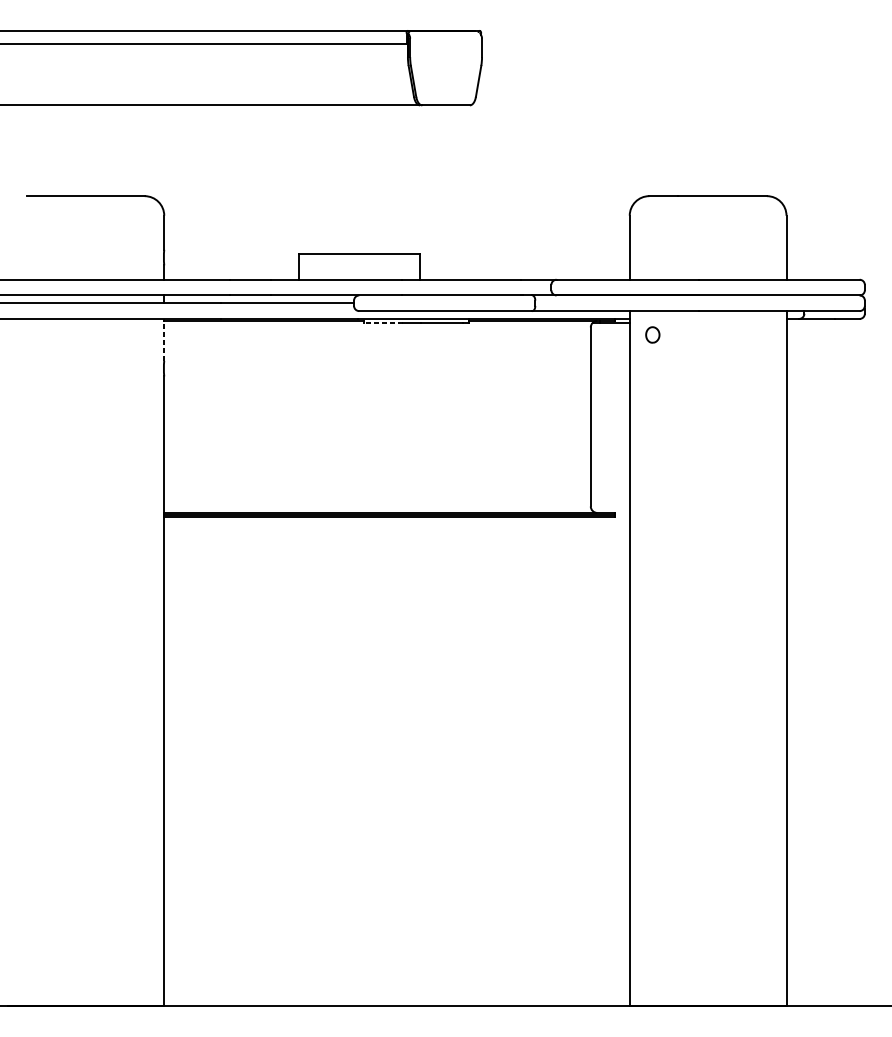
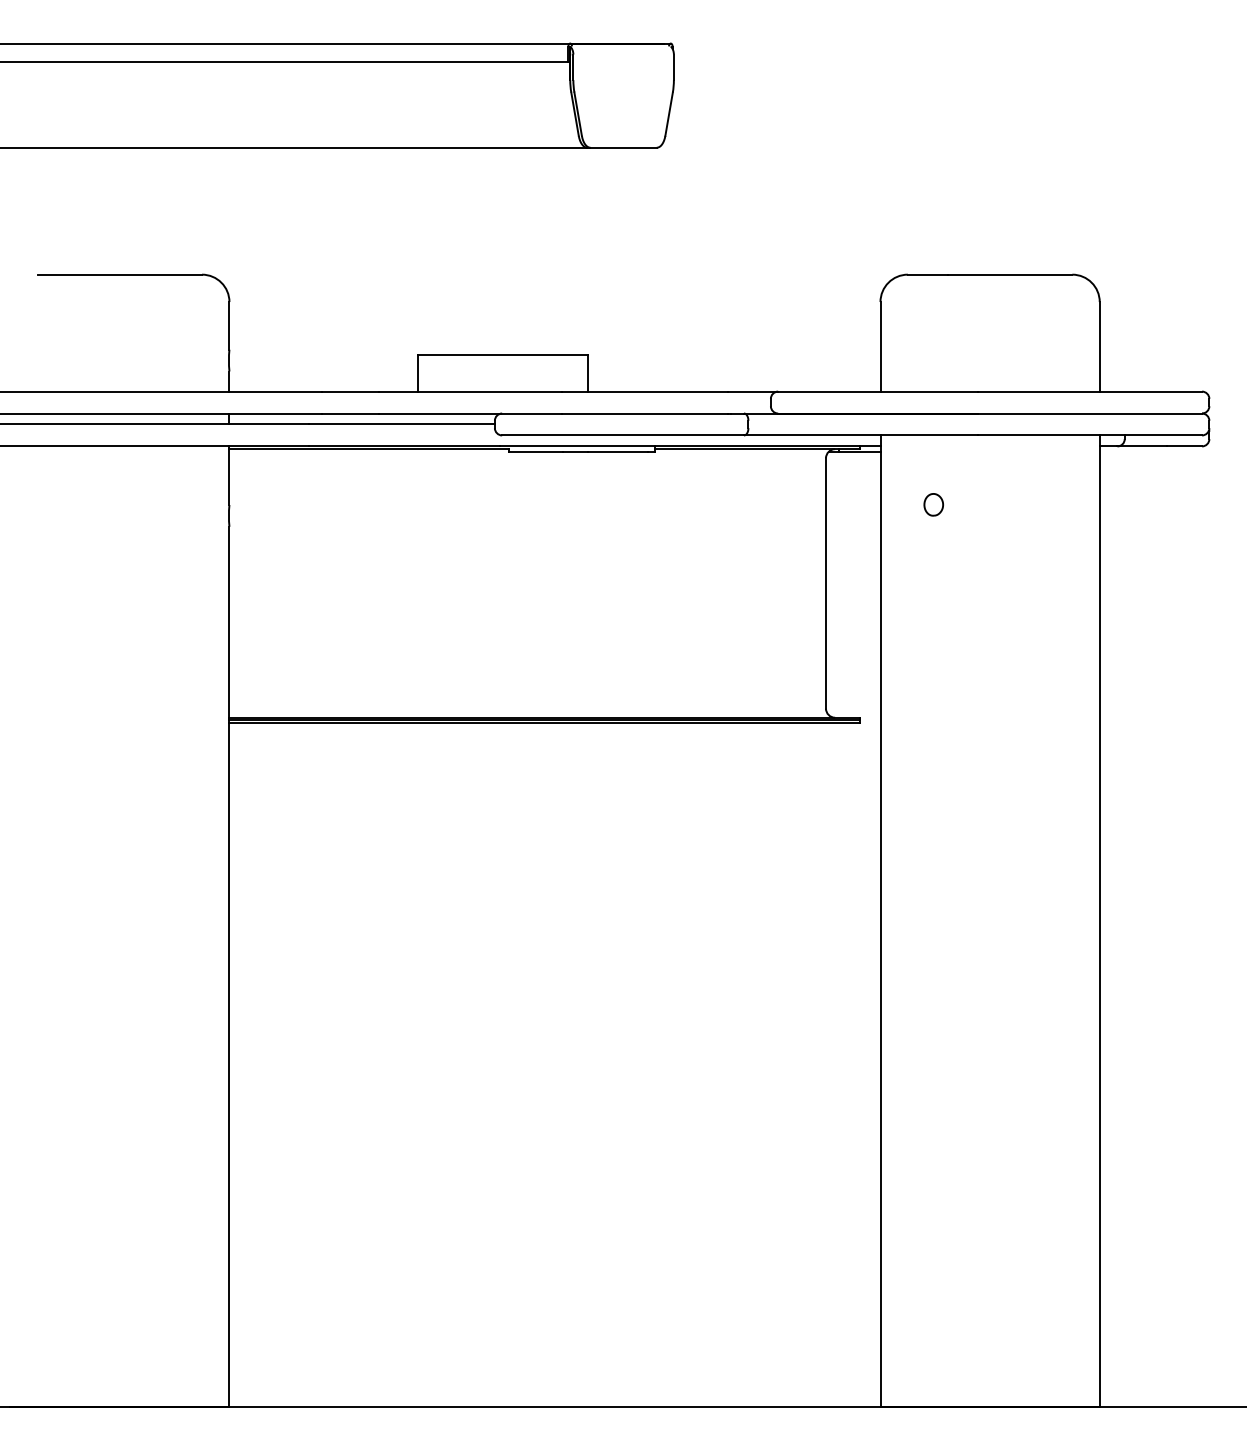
line: (383, 322) -> (536, 451), dashed -> solid
part: (652, 334) -> (933, 504), moved
line: (164, 339) -> (229, 475), dashed -> solid

